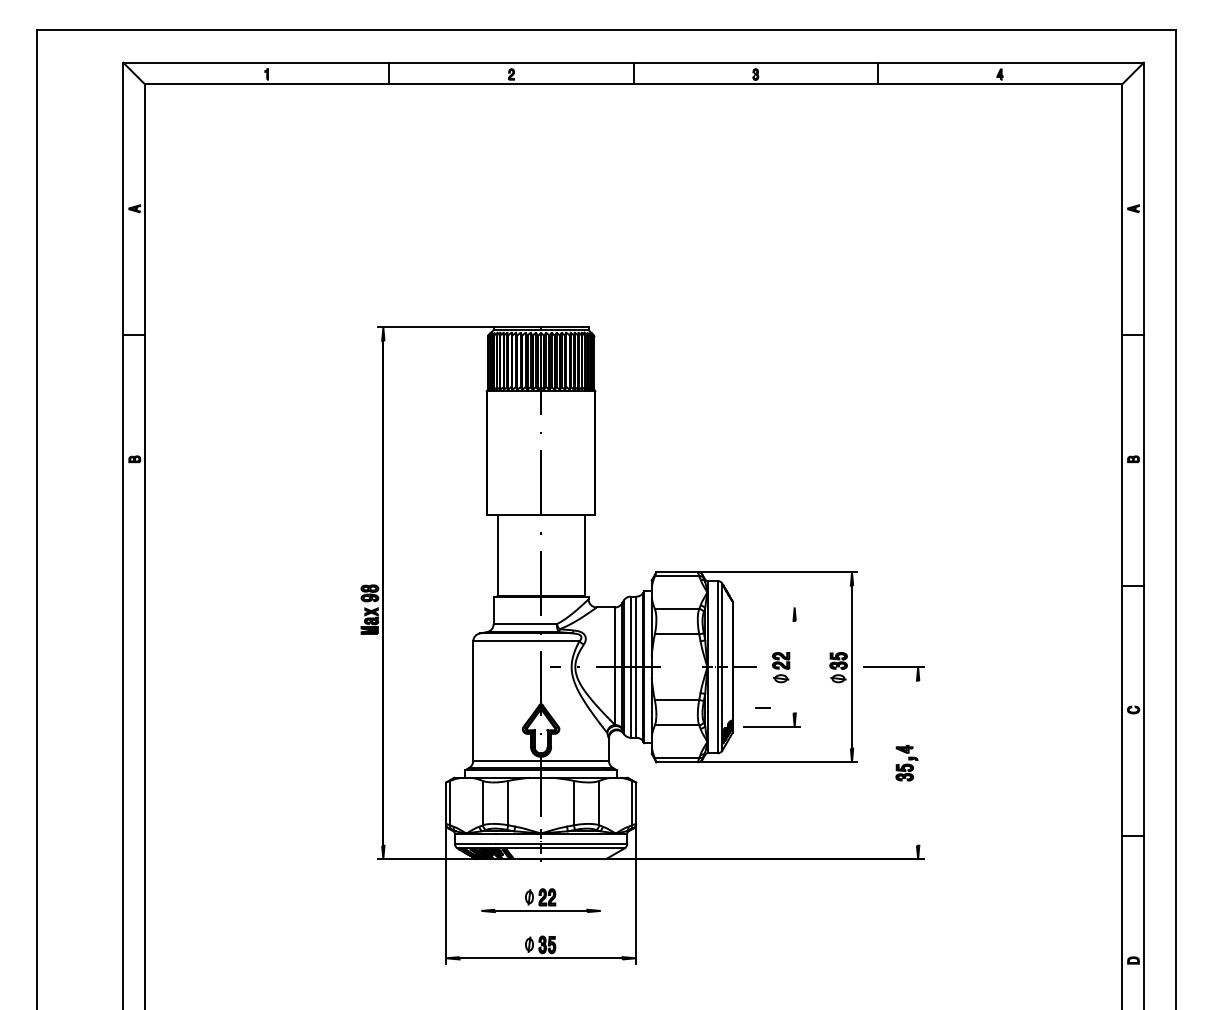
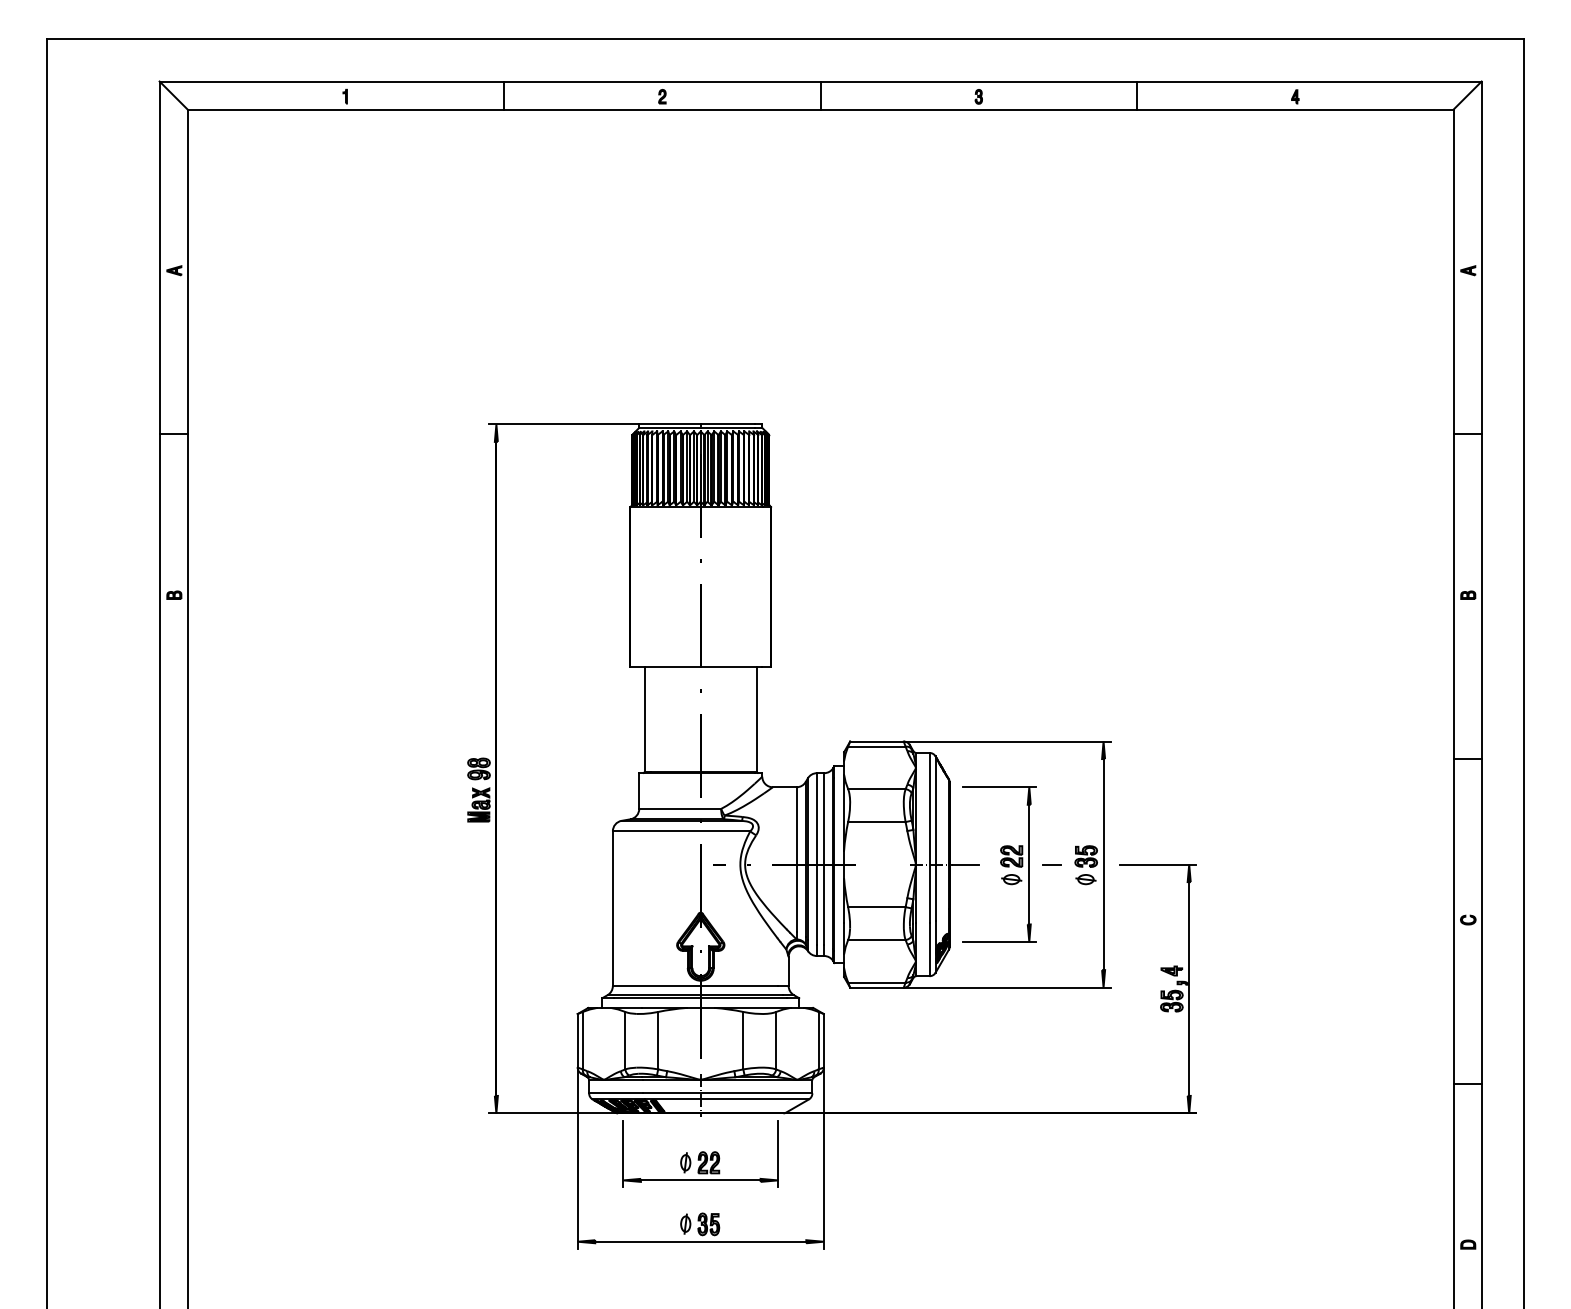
line: (771, 607) -> (999, 787), added
line: (794, 667) -> (1029, 864), added
line: (762, 708) -> (1051, 864), moved
line: (918, 762) -> (1189, 988), added
line: (481, 890) -> (623, 1153), added
line: (601, 890) -> (778, 1153), added

